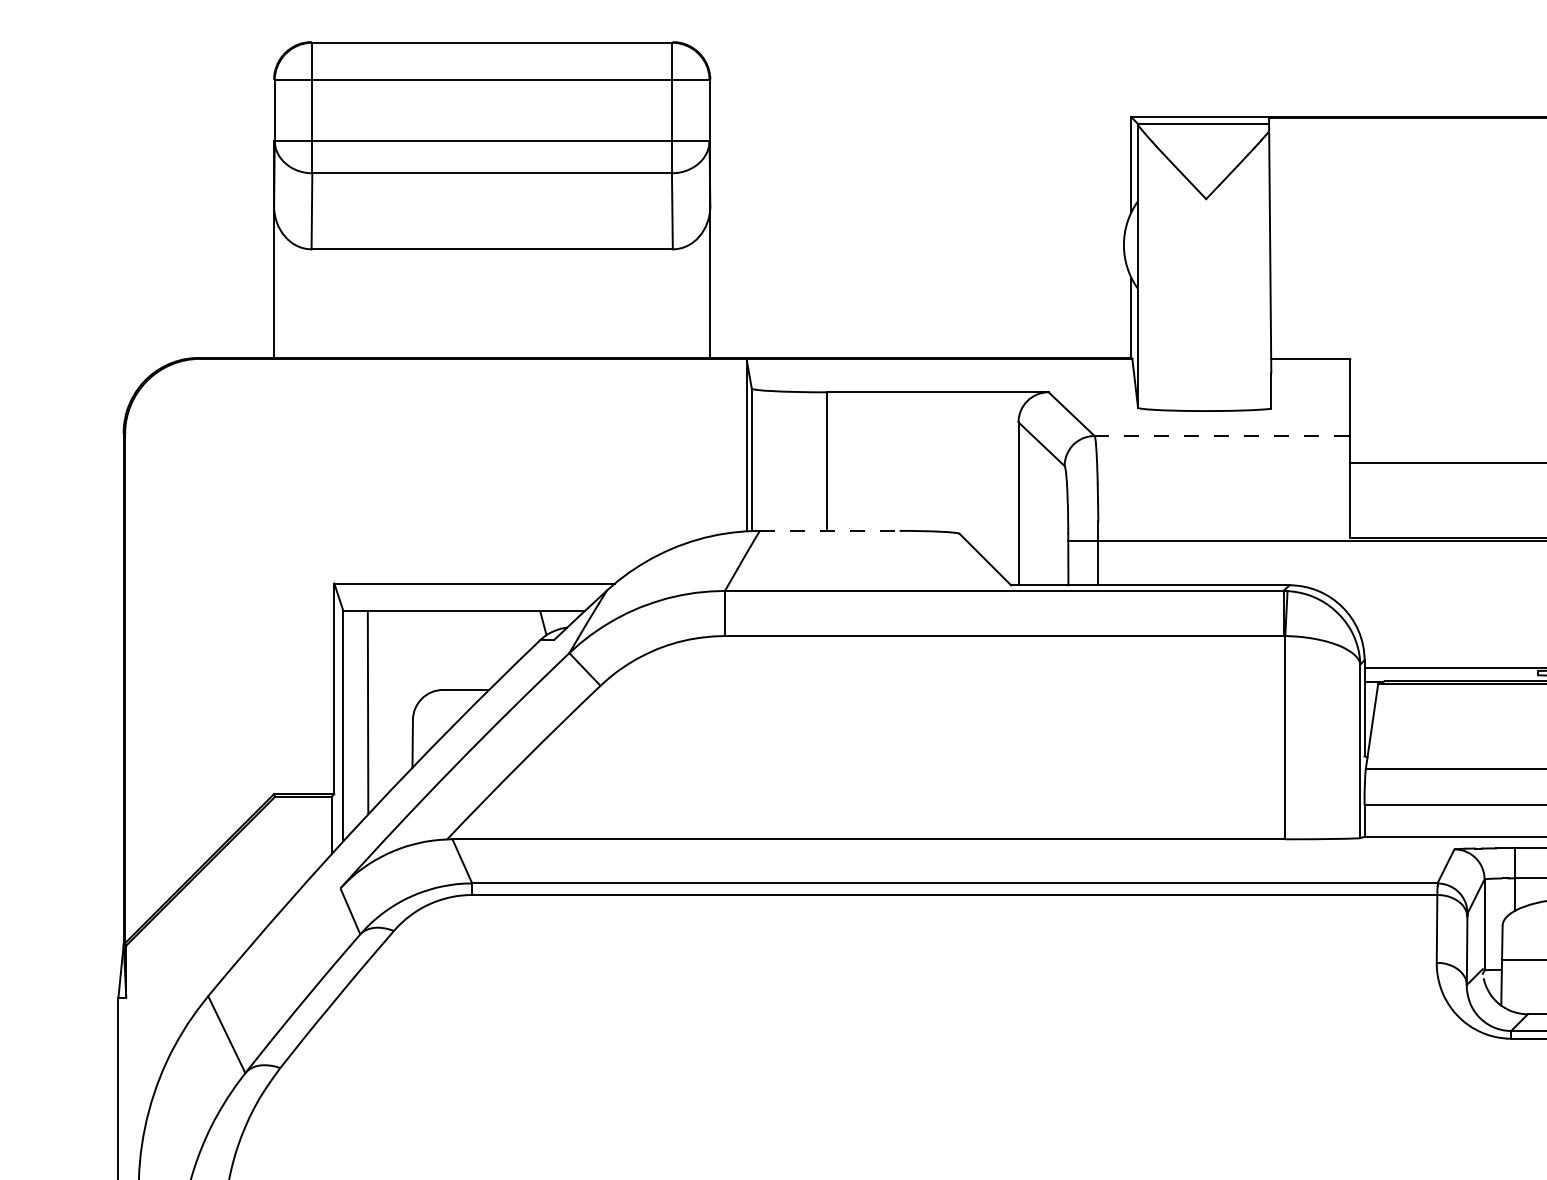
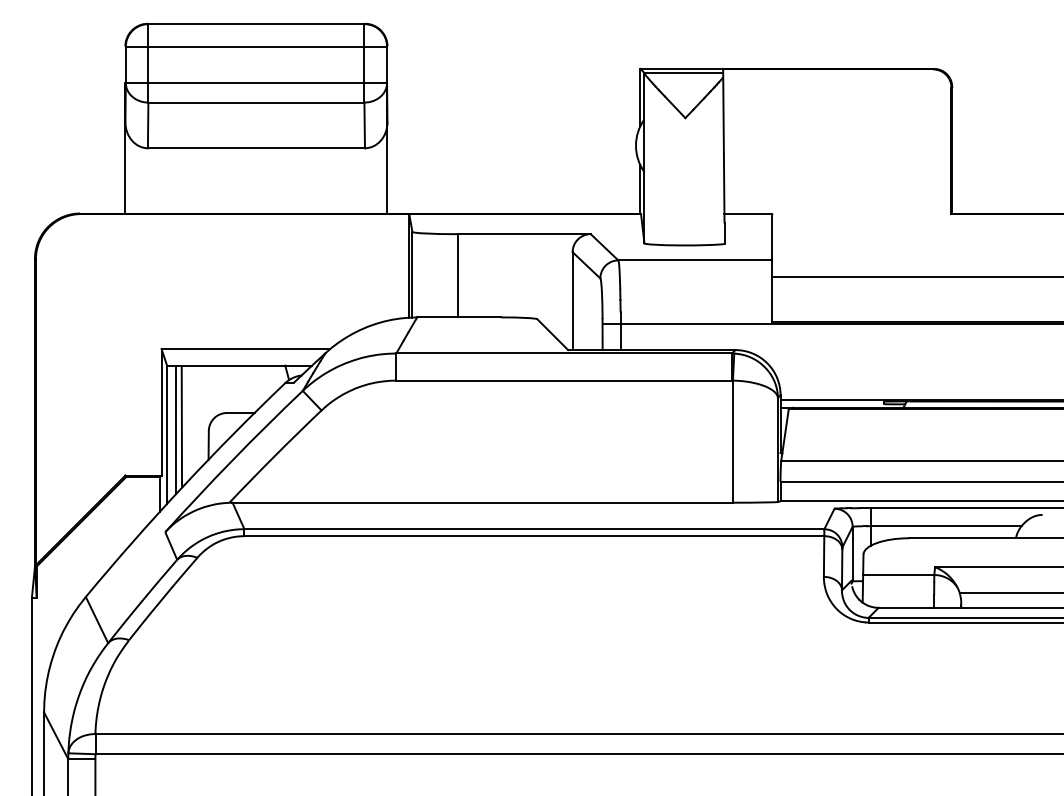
line: (1221, 436) -> (694, 260), dashed -> solid
line: (830, 531) -> (459, 317), dashed -> solid
line: (359, 717) -> (176, 429), added

